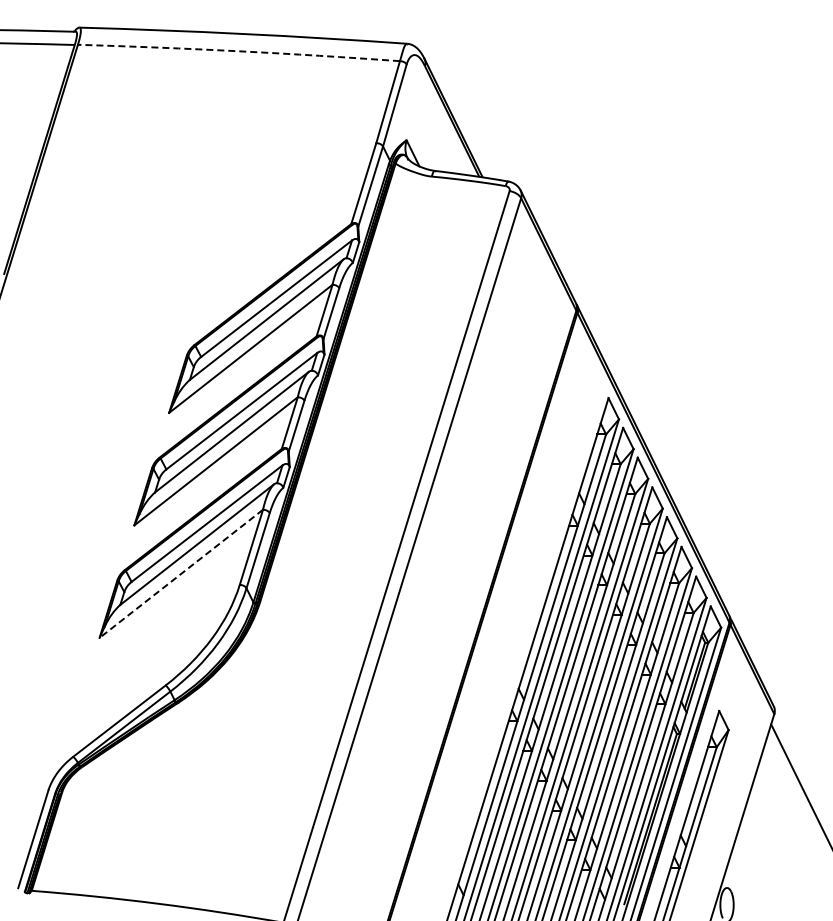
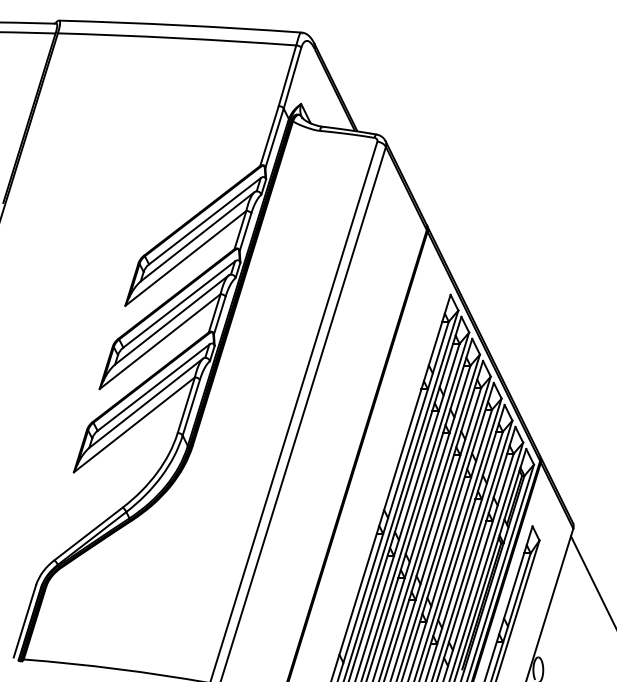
arc: (239, 51) -> (177, 38), dashed -> solid
line: (181, 573) -> (134, 424), dashed -> solid

